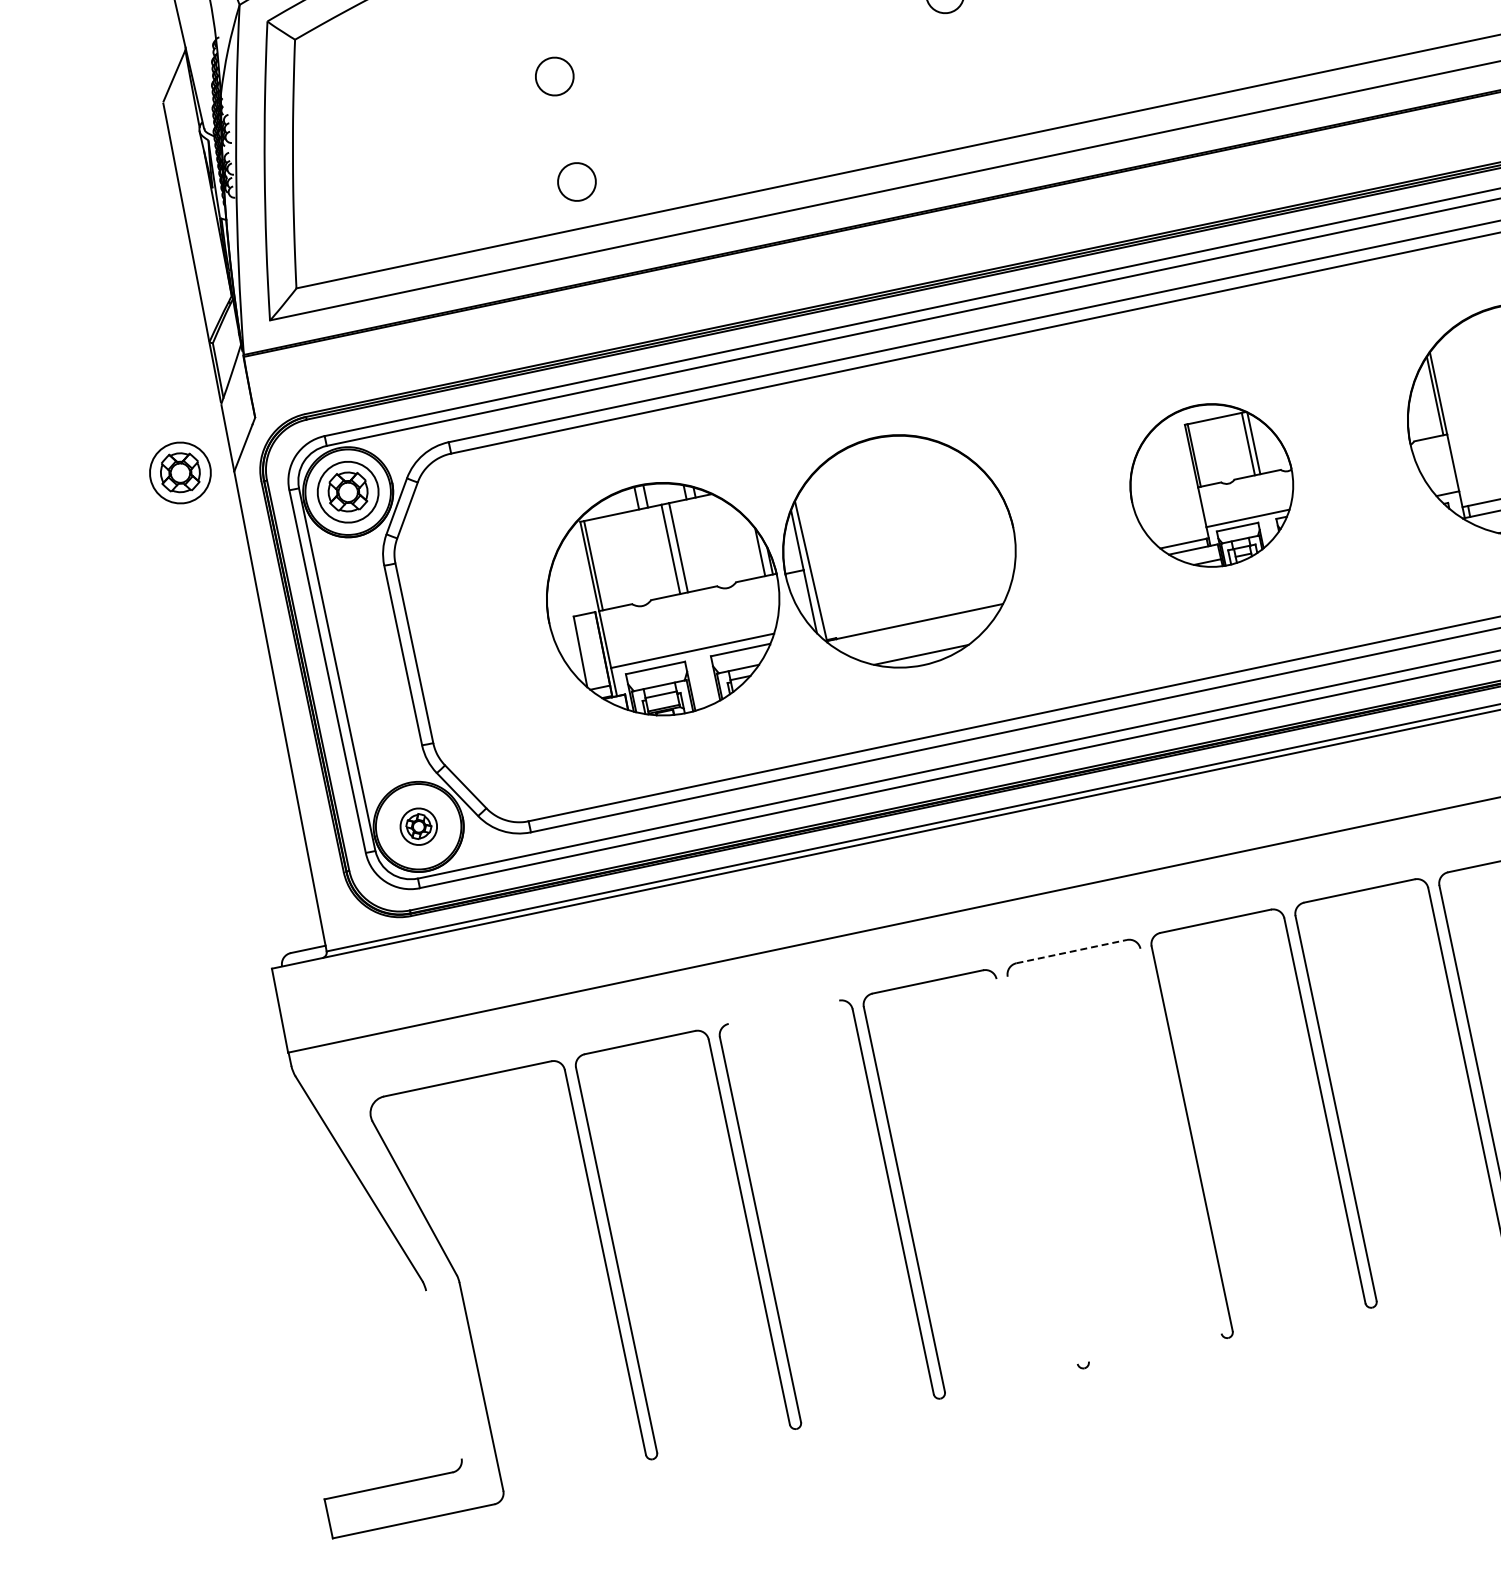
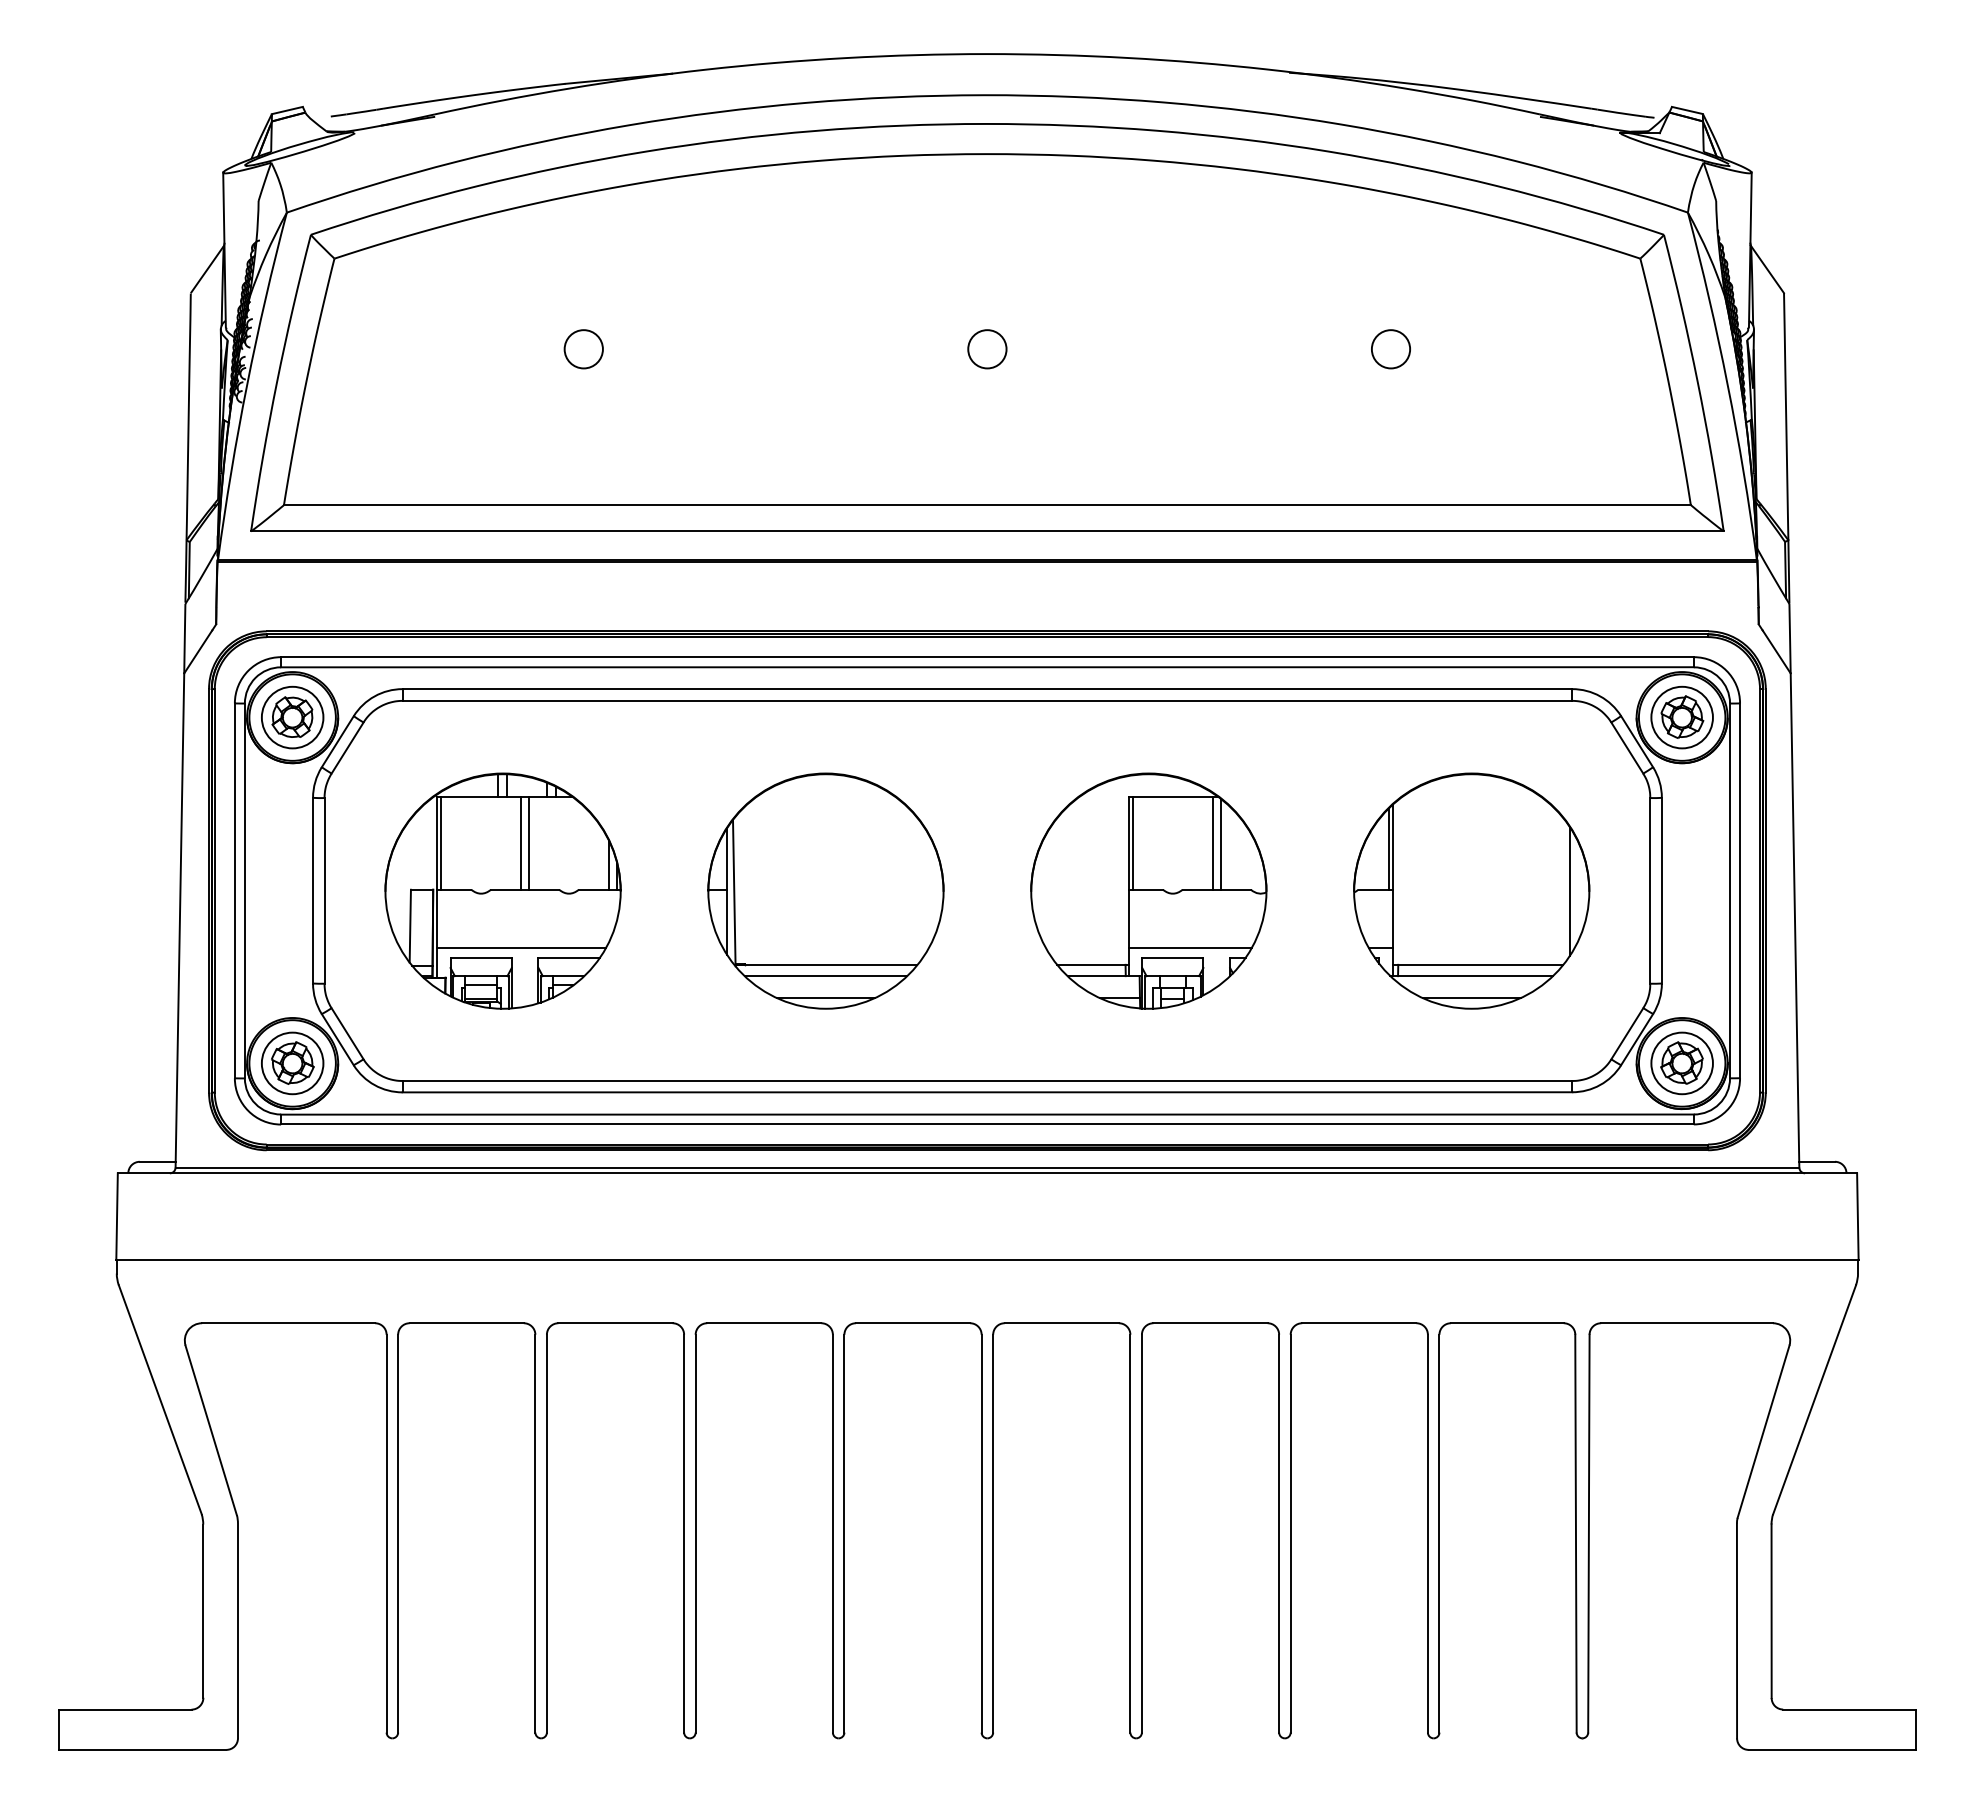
circle: (576, 182) -> (583, 458), removed
part: (180, 472) -> (130, 663), removed
part: (1211, 484) -> (1148, 890), size x1.43
part: (662, 598) -> (502, 890), moved
line: (916, 634) -> (825, 976), added
part: (418, 826) -> (292, 1063), size x1.67
line: (1072, 951) -> (913, 1323), dashed -> solid
line: (784, 1012) -> (615, 1323), added
line: (1180, 1141) -> (981, 1533), added
line: (1048, 1168) -> (844, 1533), added
line: (1036, 1171) -> (832, 1533), added
line: (443, 1374) -> (203, 1610), added

